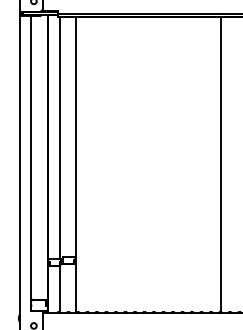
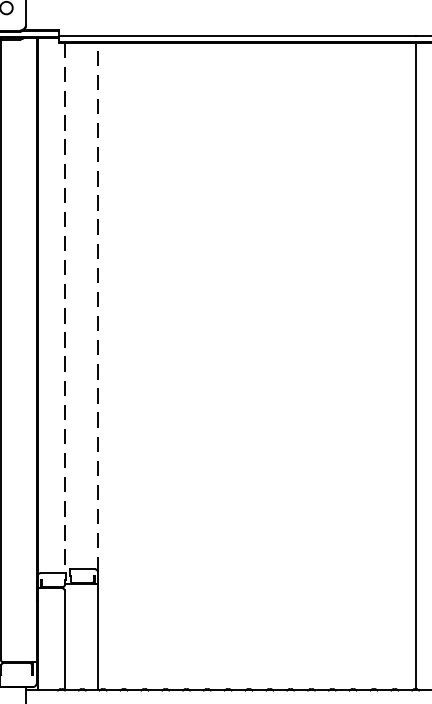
line: (60, 138) -> (64, 308), solid -> dashed
line: (75, 138) -> (97, 308), solid -> dashed

